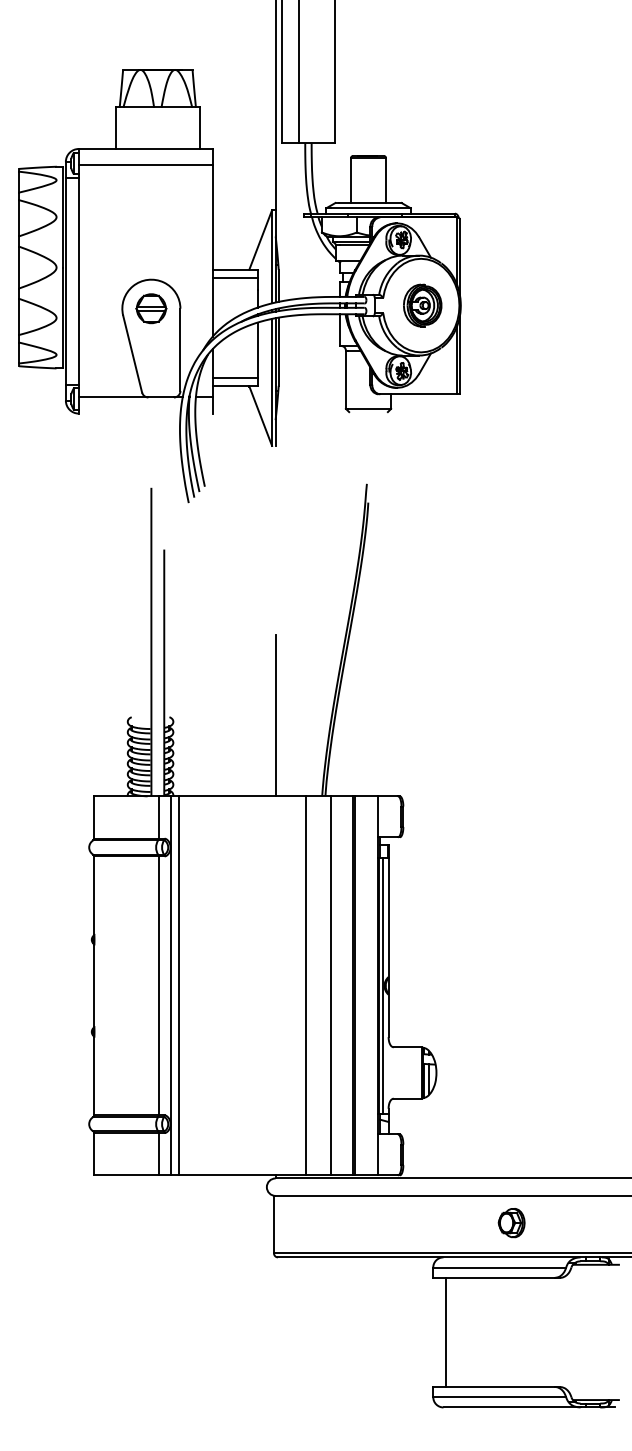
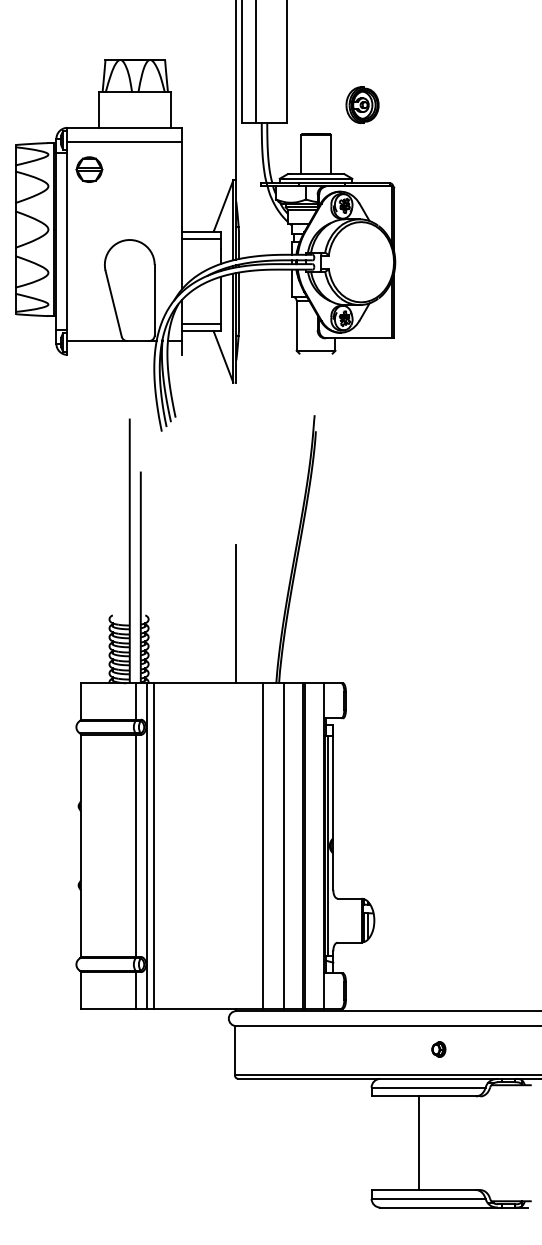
part: (422, 305) -> (362, 105), moved
part: (151, 308) -> (89, 169), moved
part: (511, 1223) -> (438, 1049), size x0.6
line: (446, 1331) -> (419, 1142), moved

